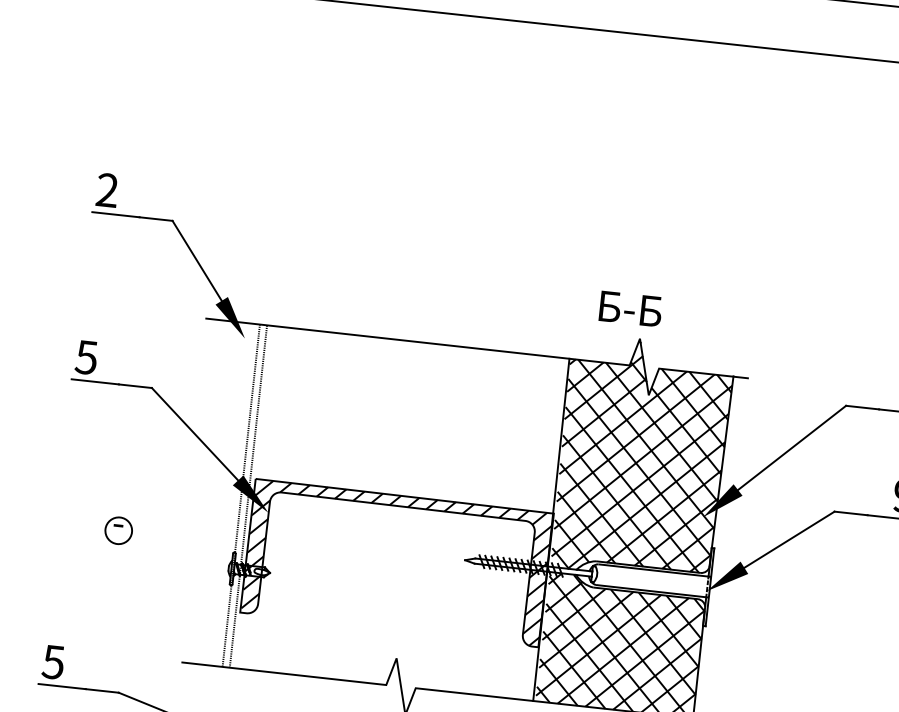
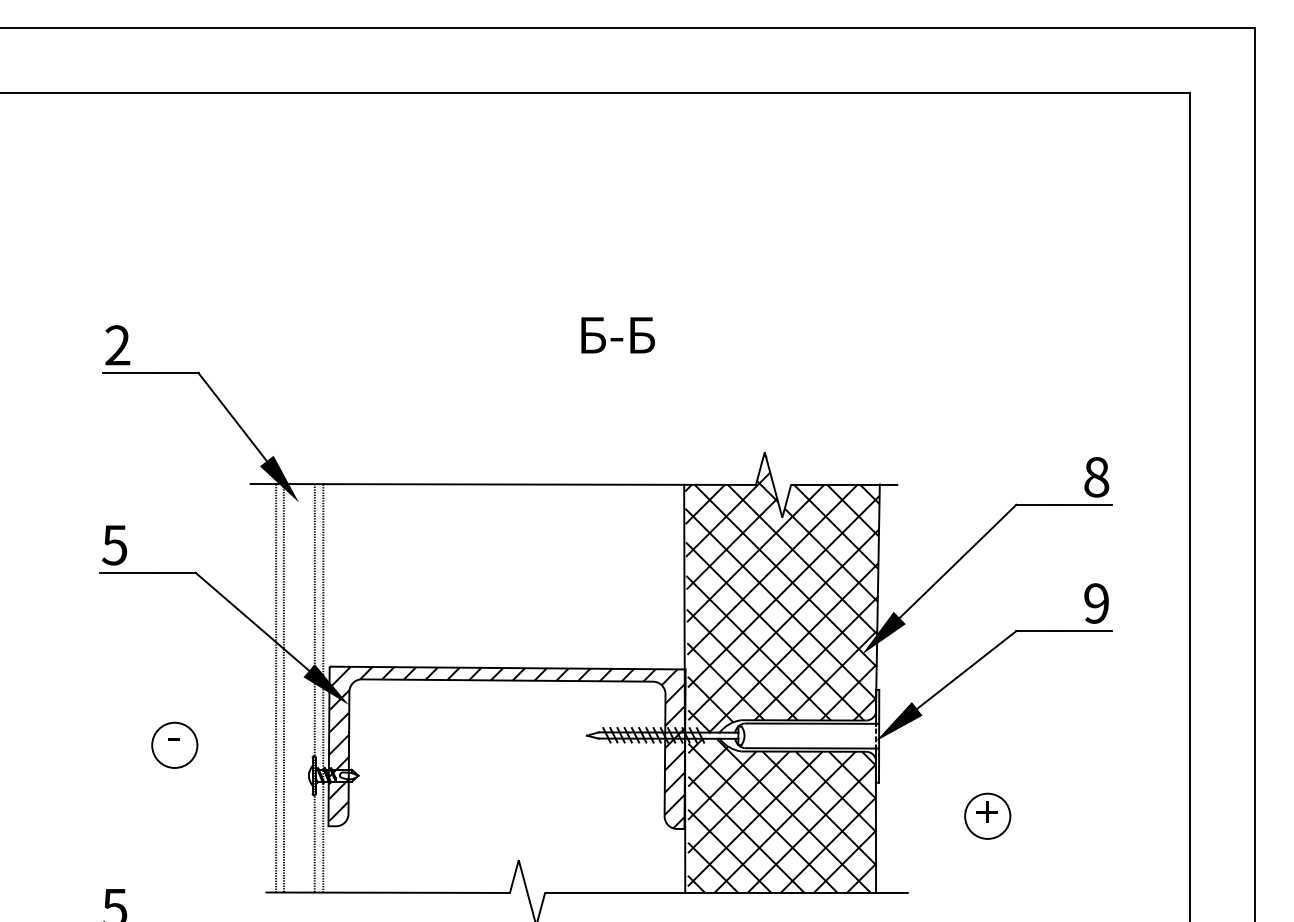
text: (630, 309) -> (617, 335), moved
line: (209, 492) -> (276, 688), added
line: (215, 493) -> (283, 688), added
circle: (118, 530) -> (174, 744), size x1.43
part: (793, 663) -> (987, 815), added

